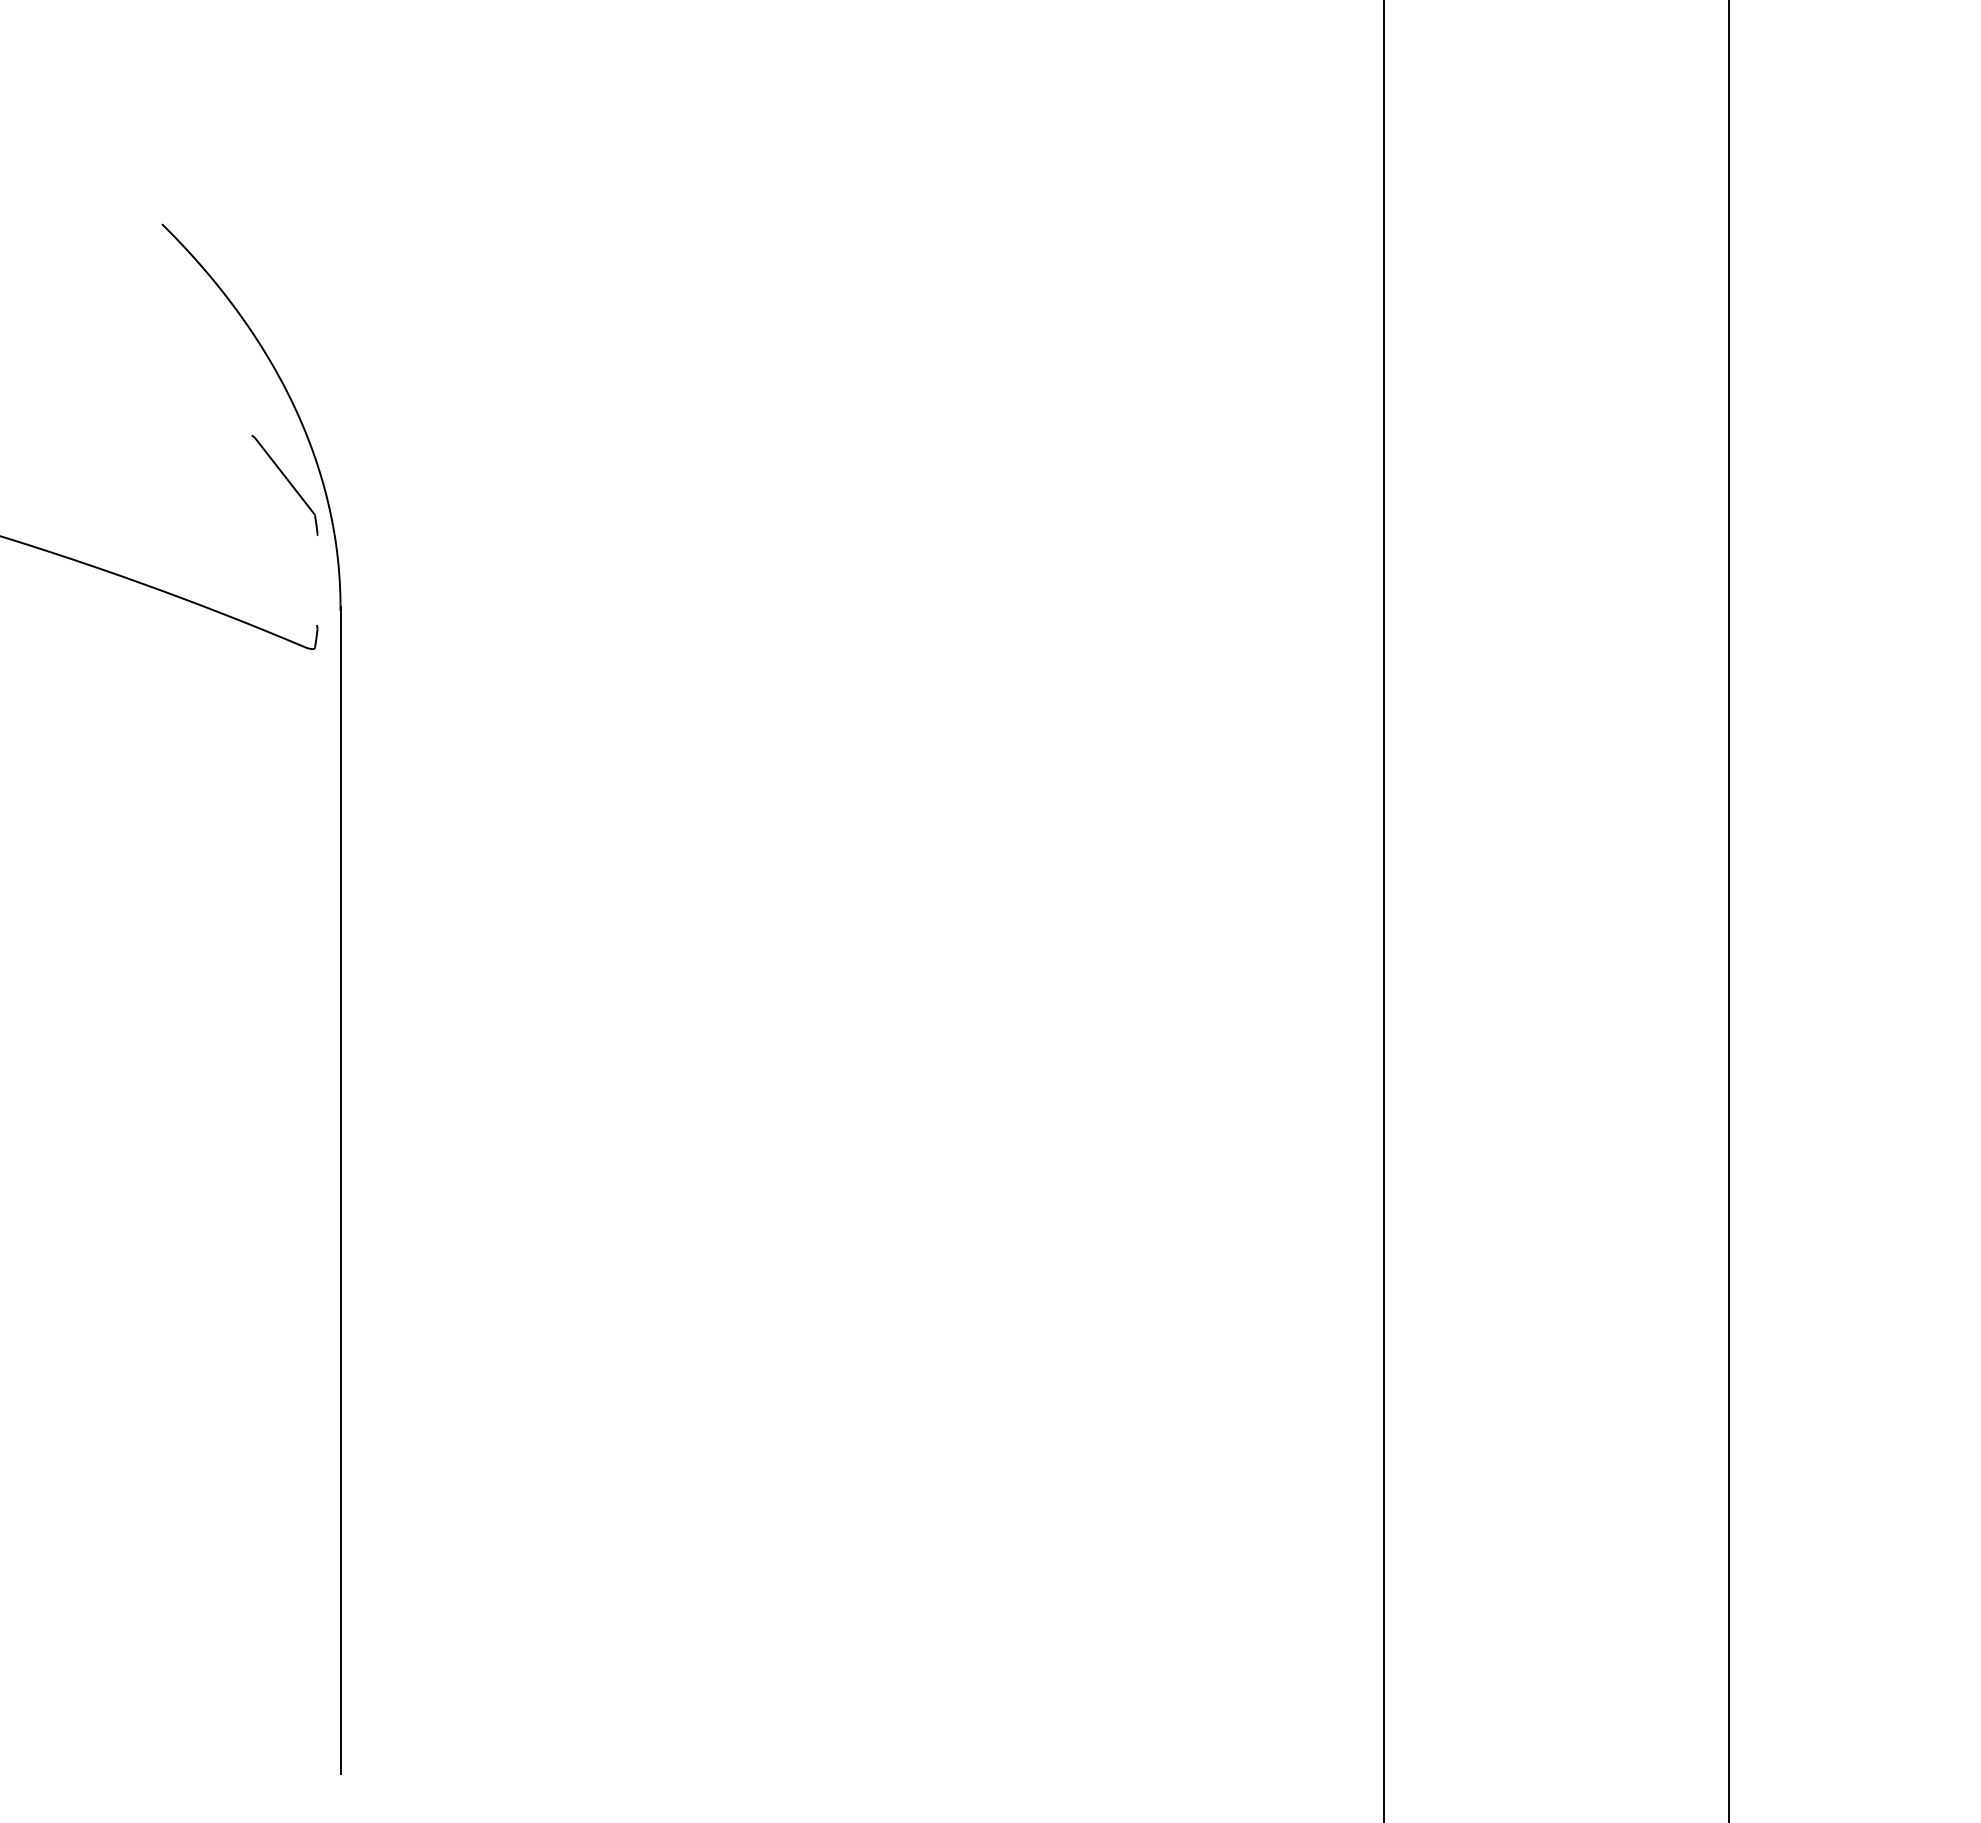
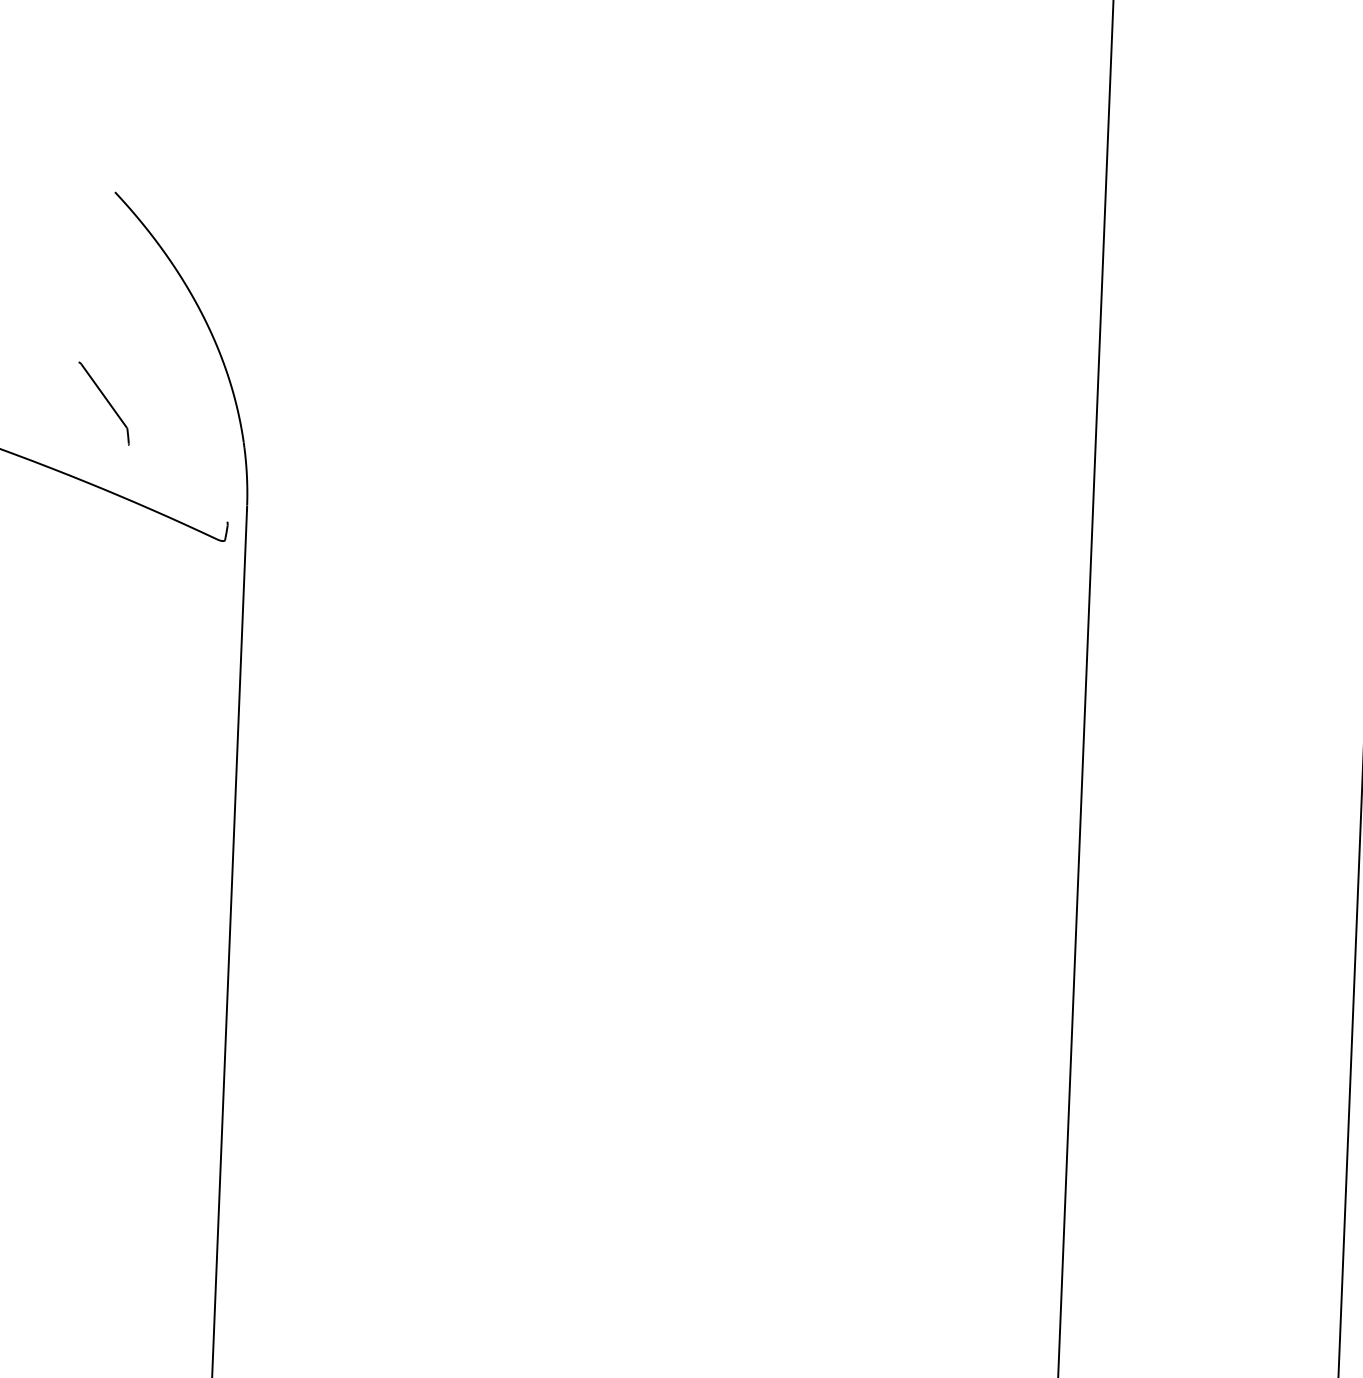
part: (284, 485) -> (103, 403), moved

